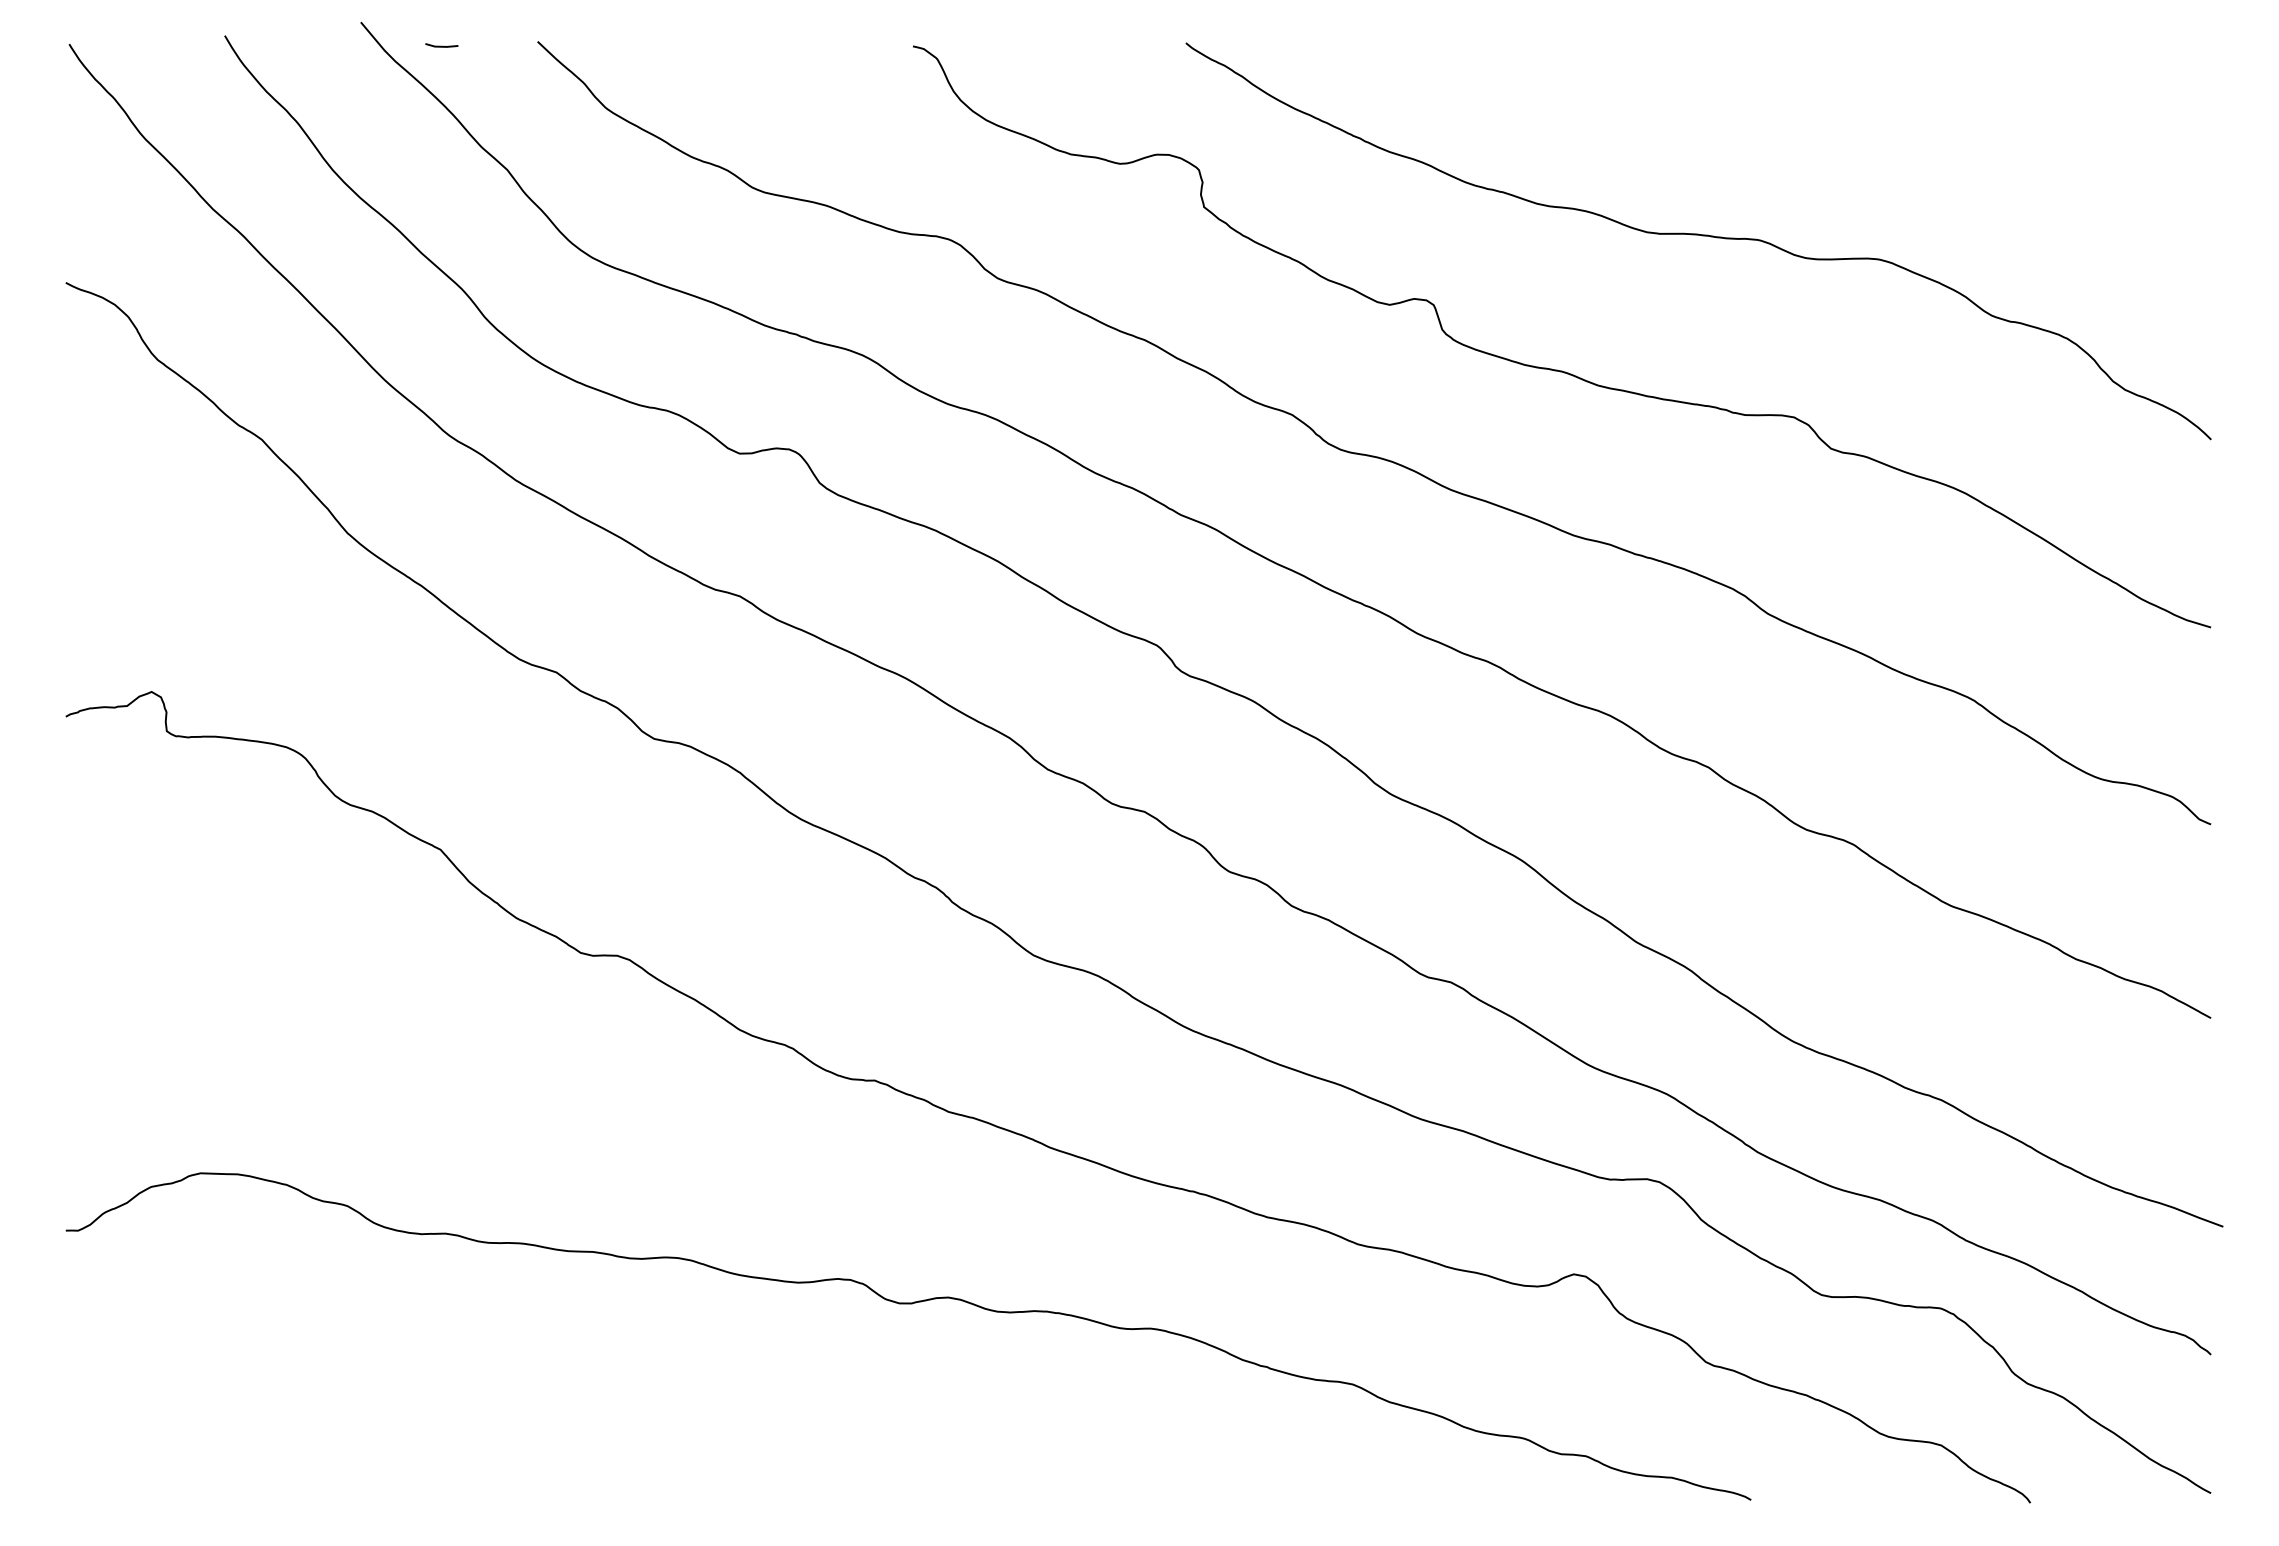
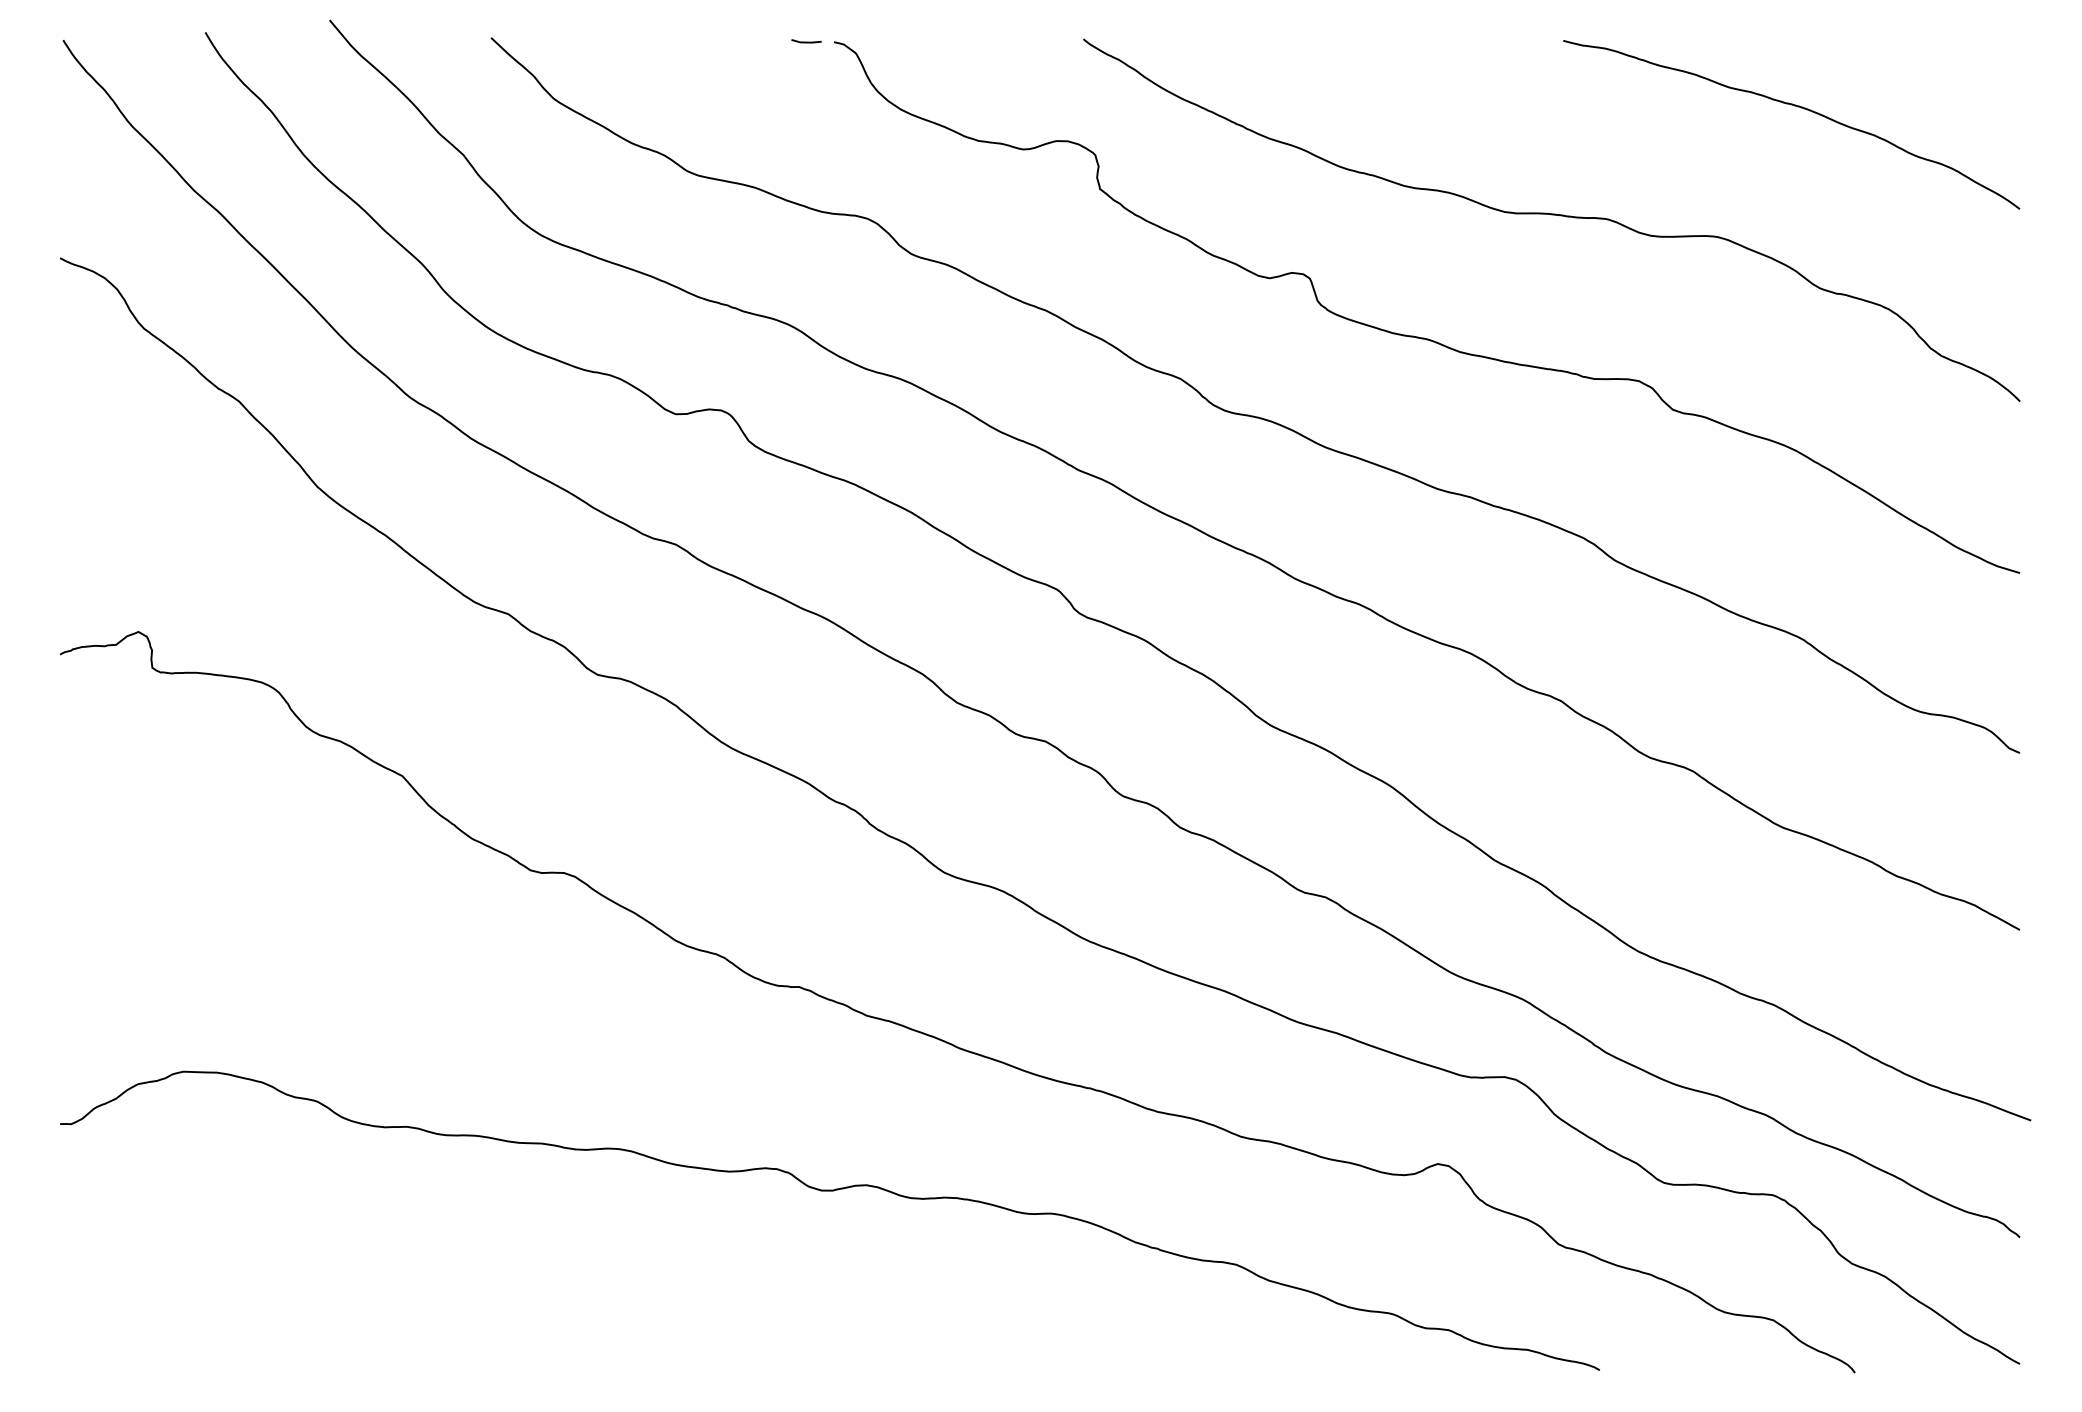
line: (441, 45) -> (806, 41), moved
curve: (1966, 117) -> (1796, 107), added

